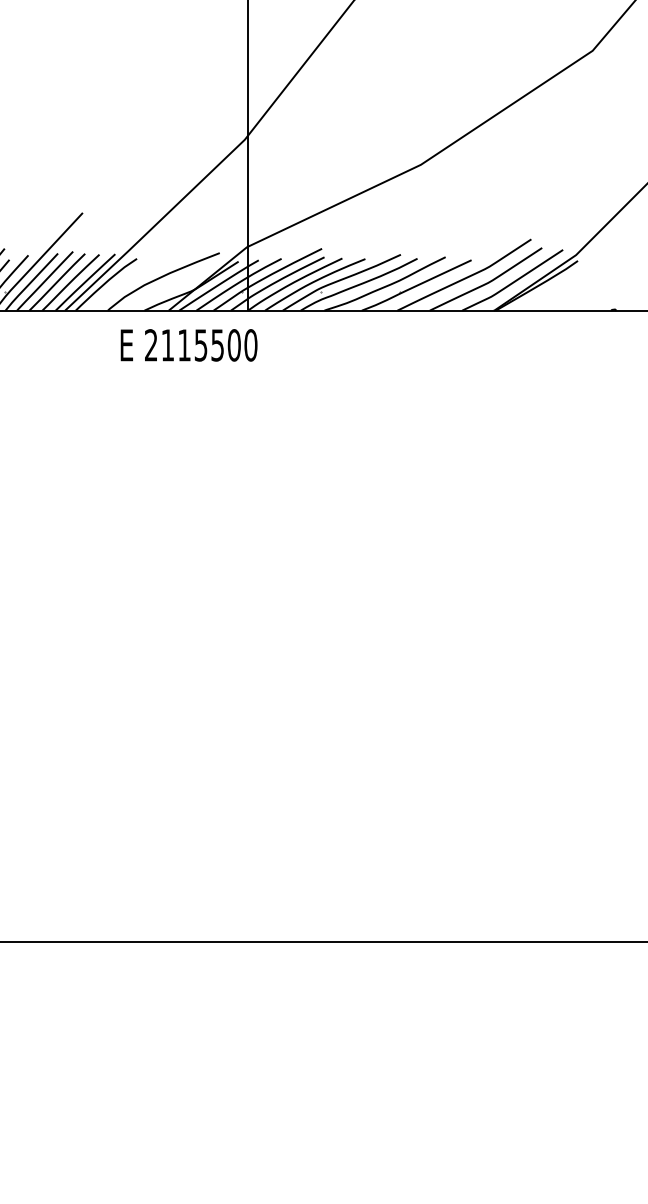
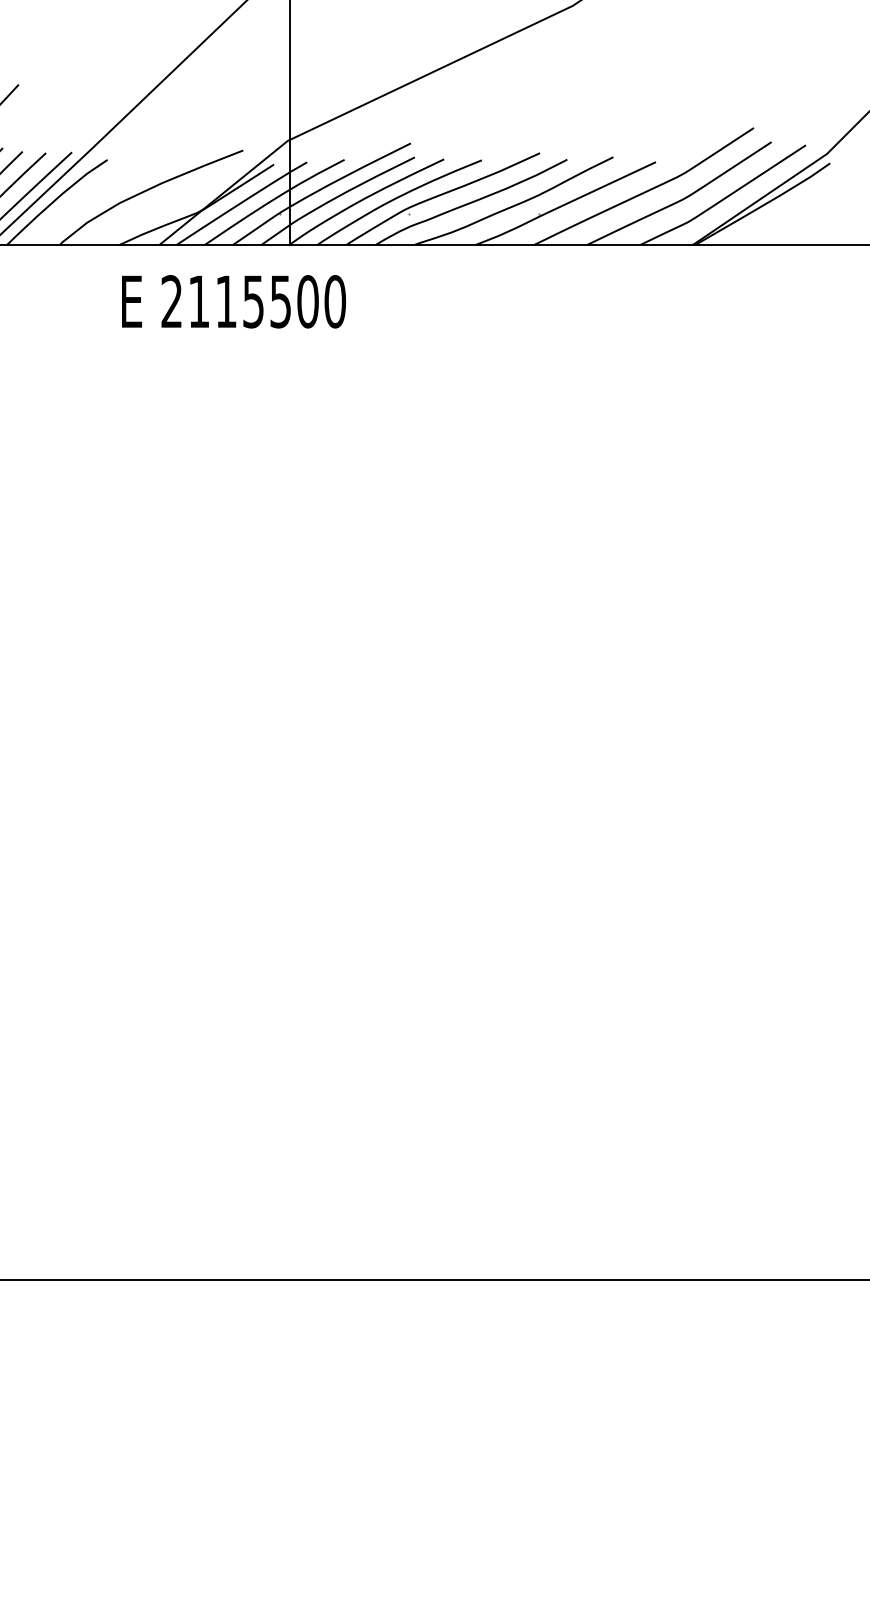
text: (188, 345) -> (232, 301), moved

